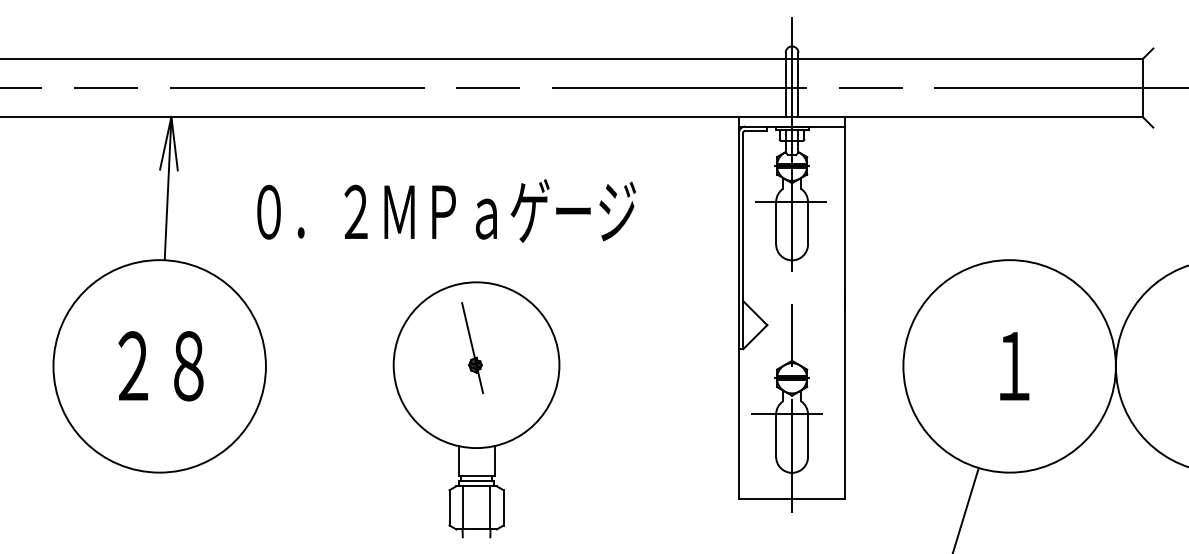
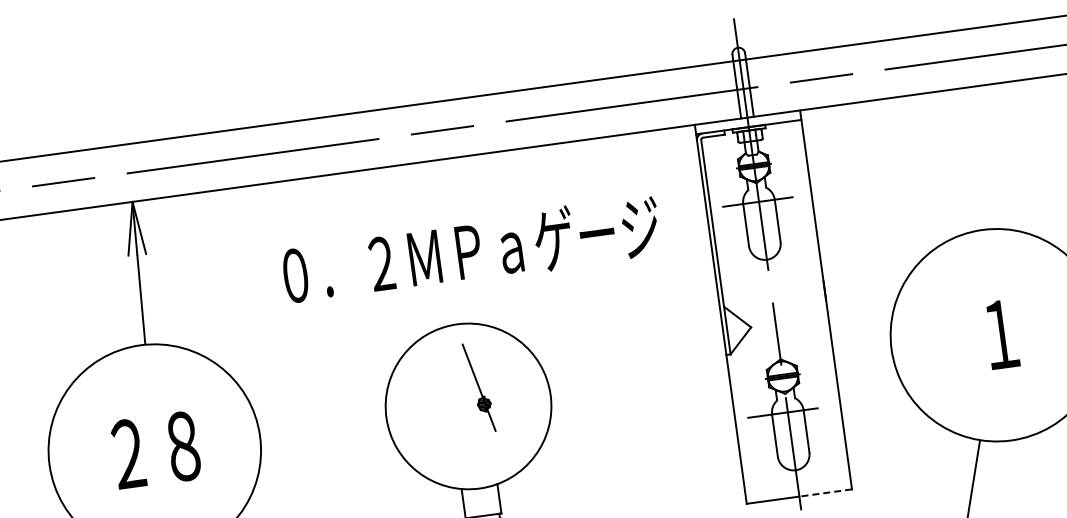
text: (446, 210) -> (471, 249), moved
part: (472, 348) -> (479, 388), moved
line: (818, 499) -> (825, 493), solid -> dashed

